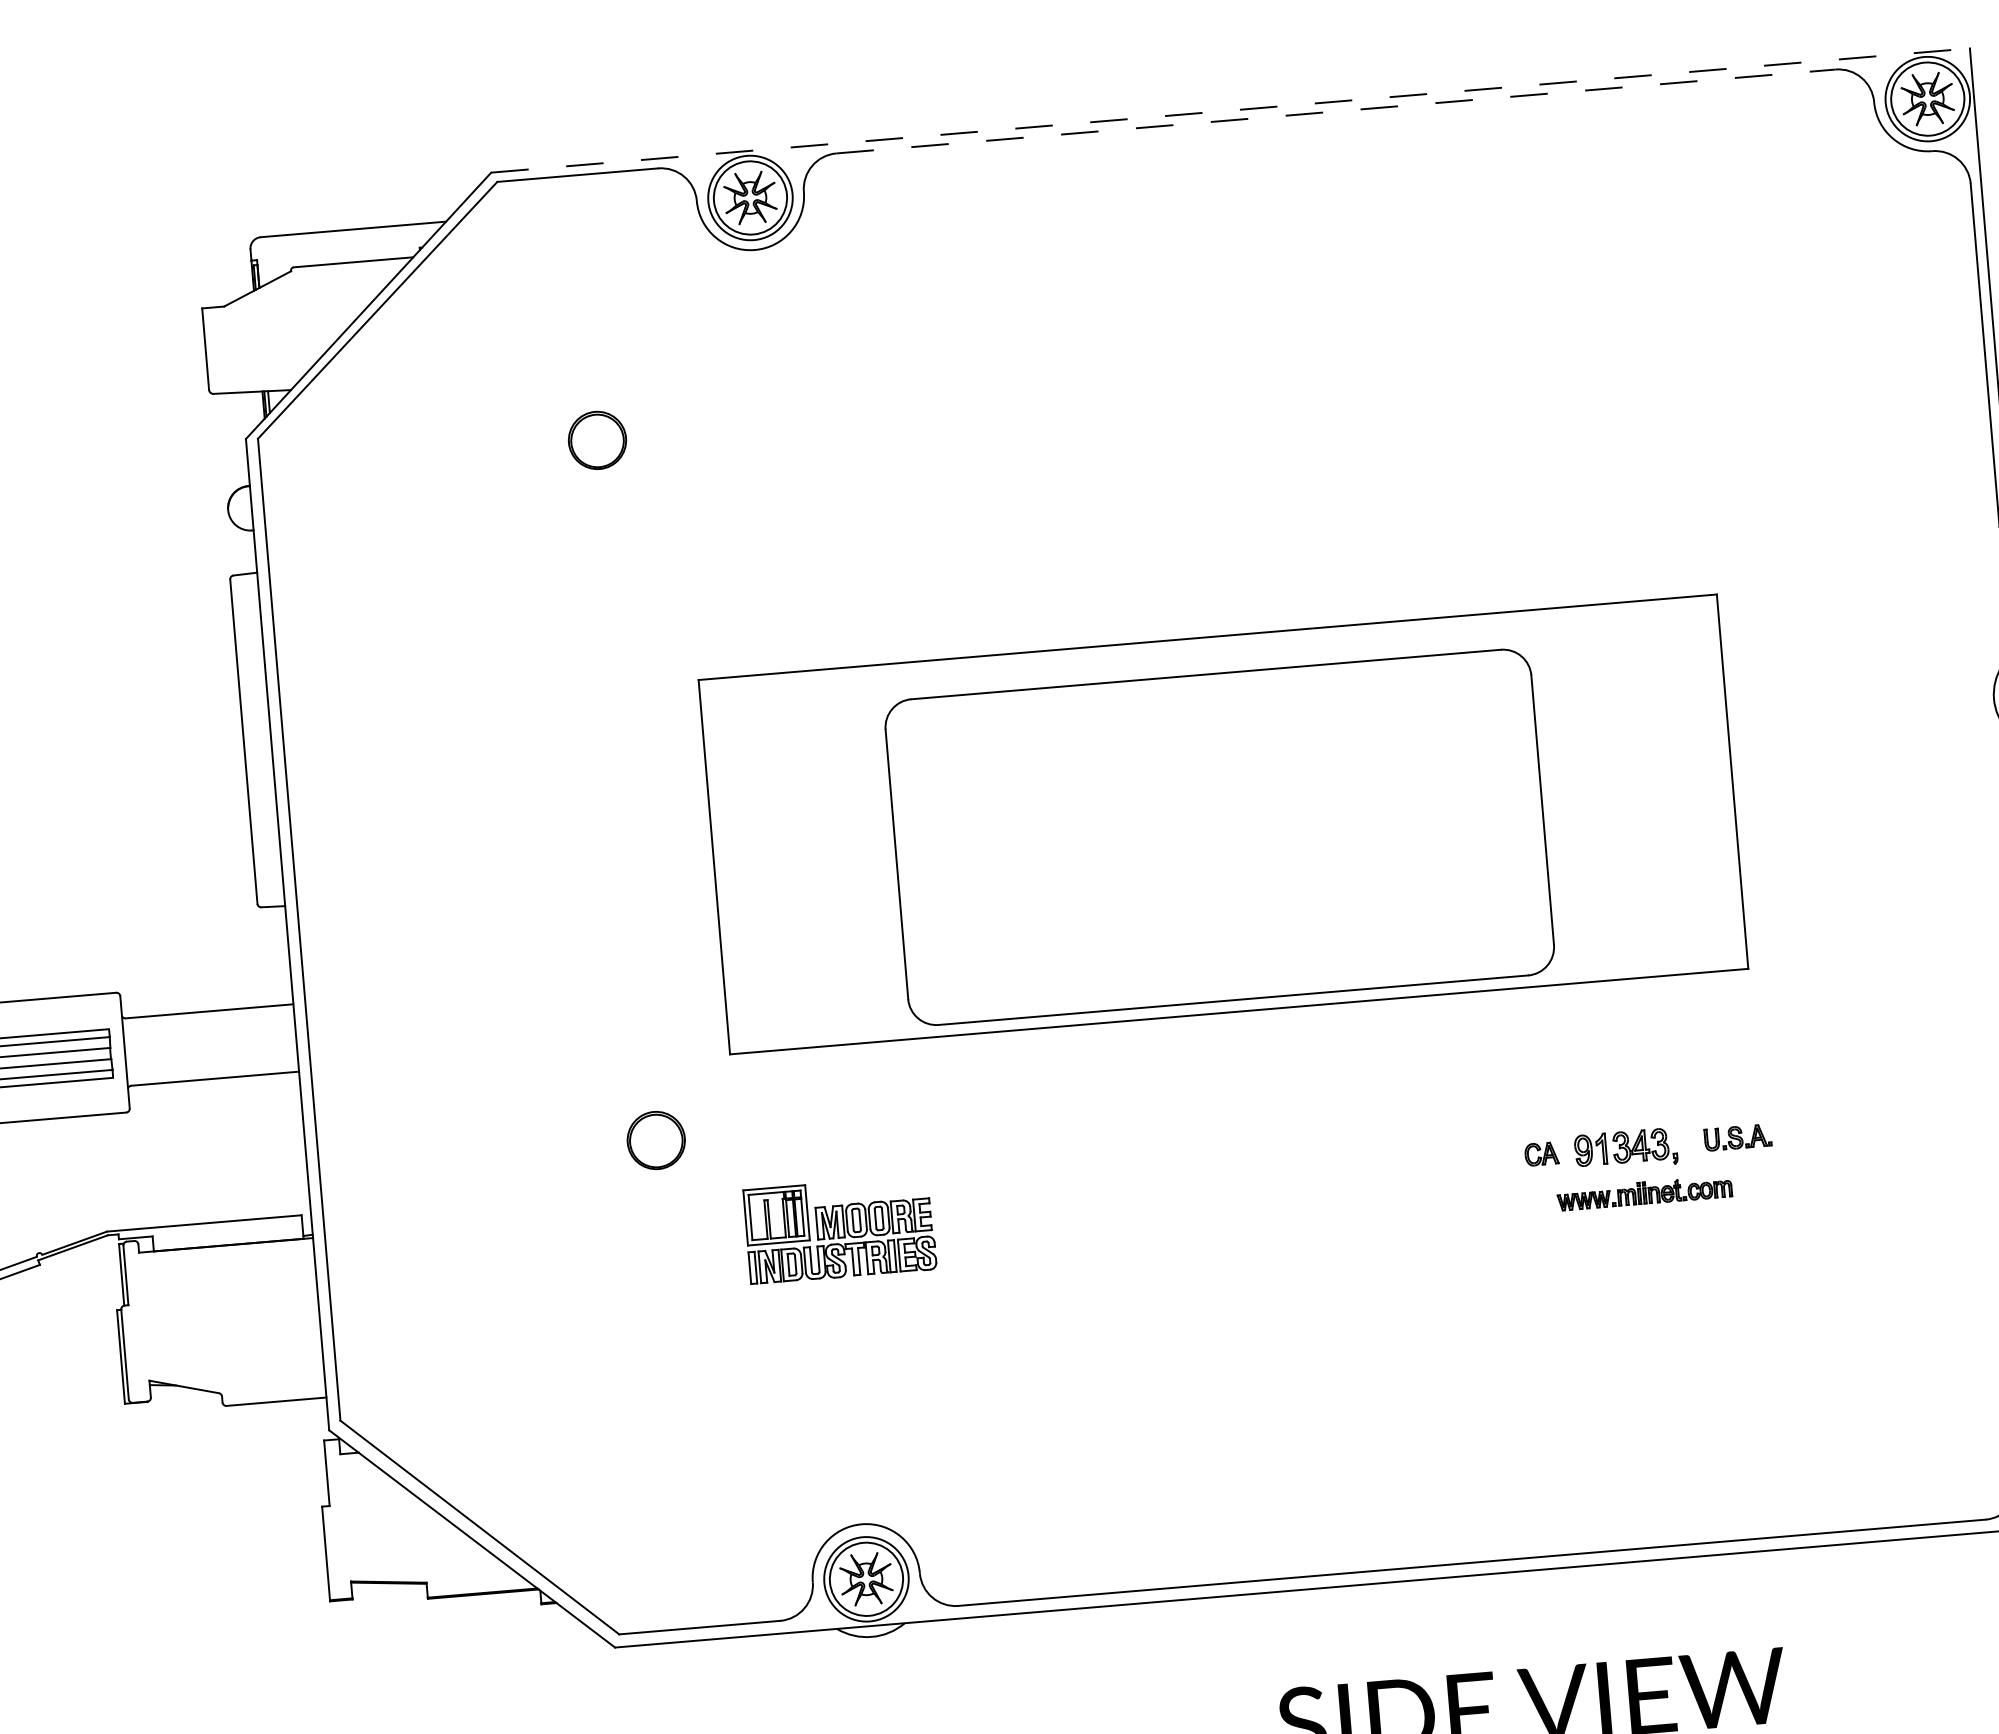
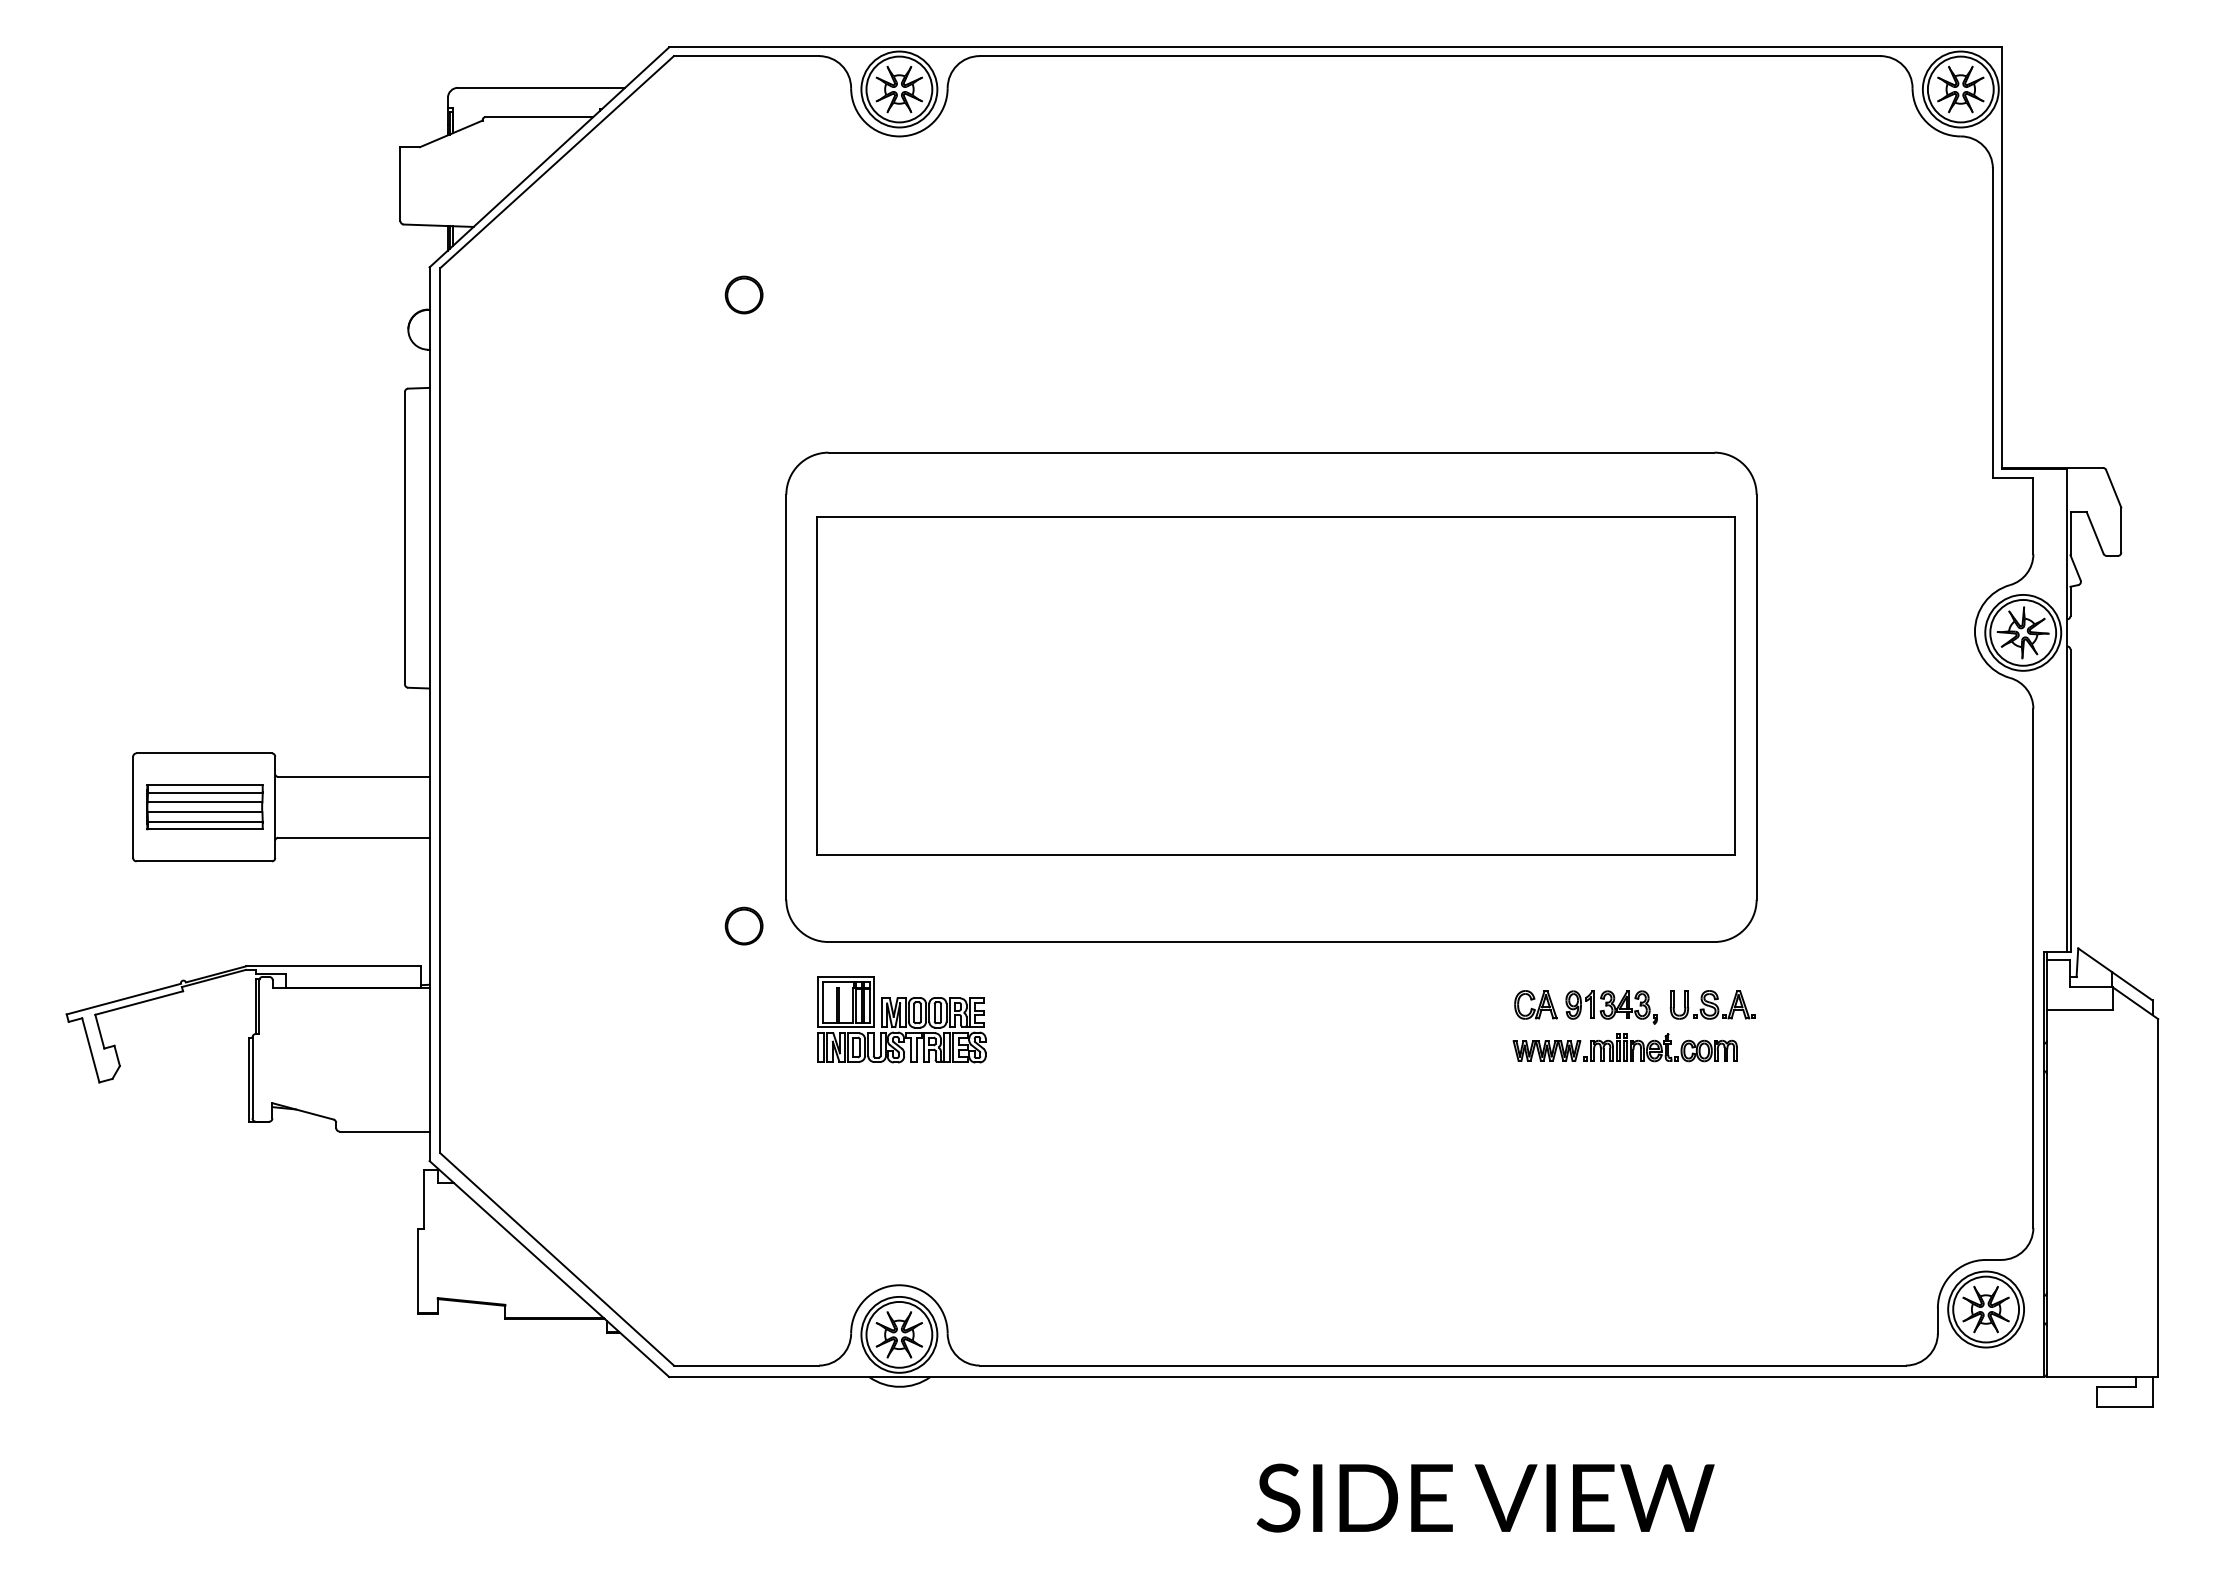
line: (1230, 110) -> (1335, 47), dashed -> solid
line: (1336, 111) -> (1430, 56), dashed -> solid
part: (596, 439) -> (743, 294), size x0.71
part: (1219, 836) -> (1271, 696), size x1.67
part: (1737, 1137) -> (1712, 1004), size x1.43
part: (655, 1139) -> (743, 925), size x0.71
part: (1541, 1153) -> (1535, 1004), size x1.43
part: (1643, 1193) -> (1624, 1047), size x1.43

